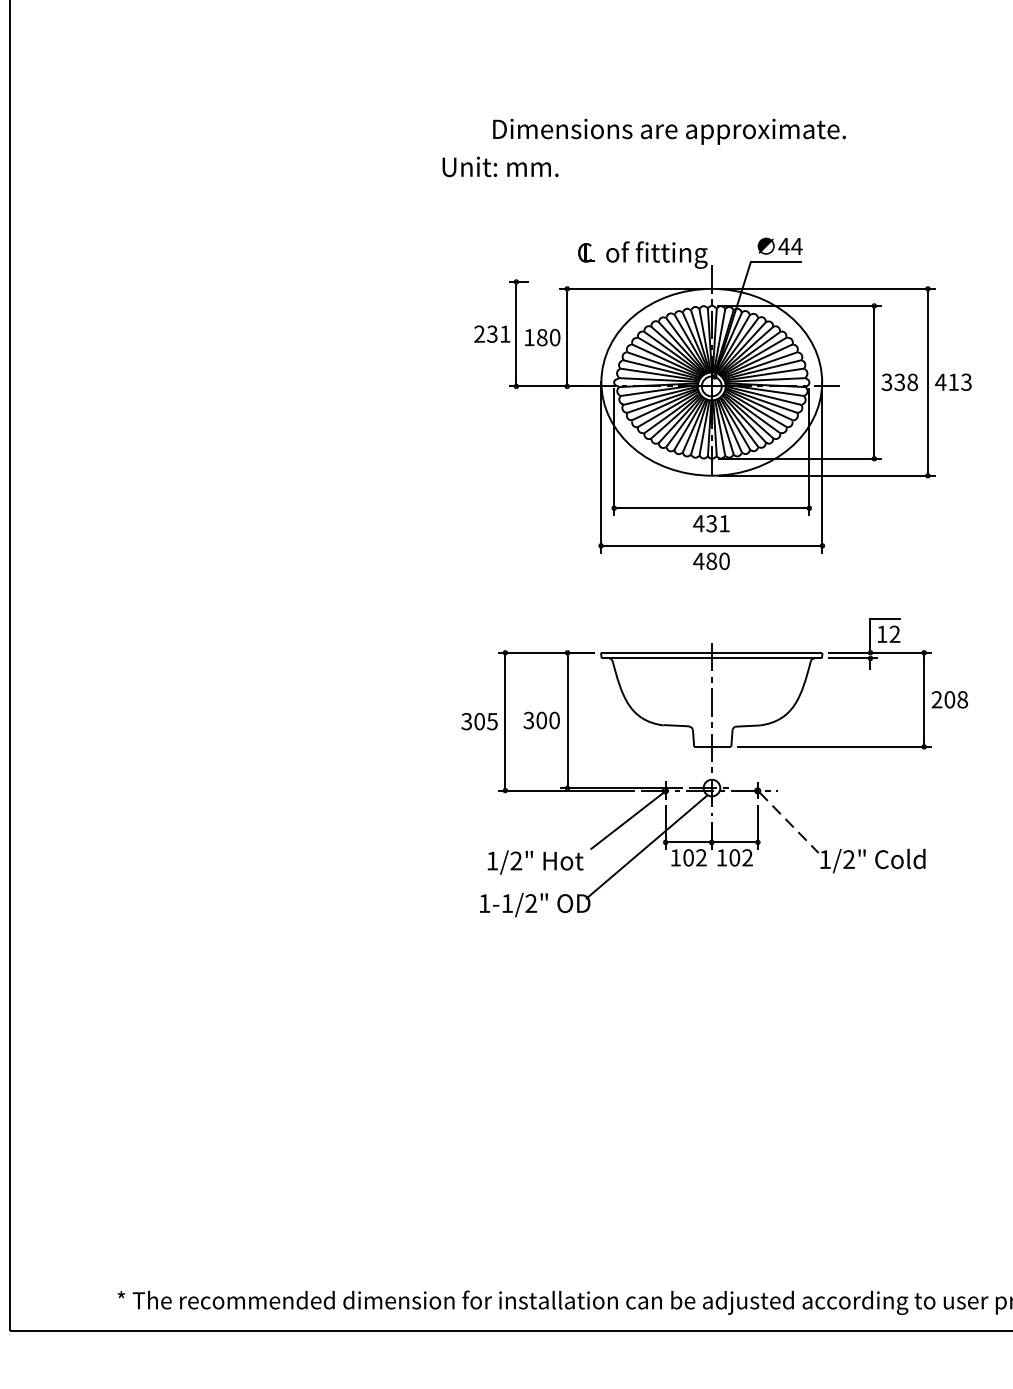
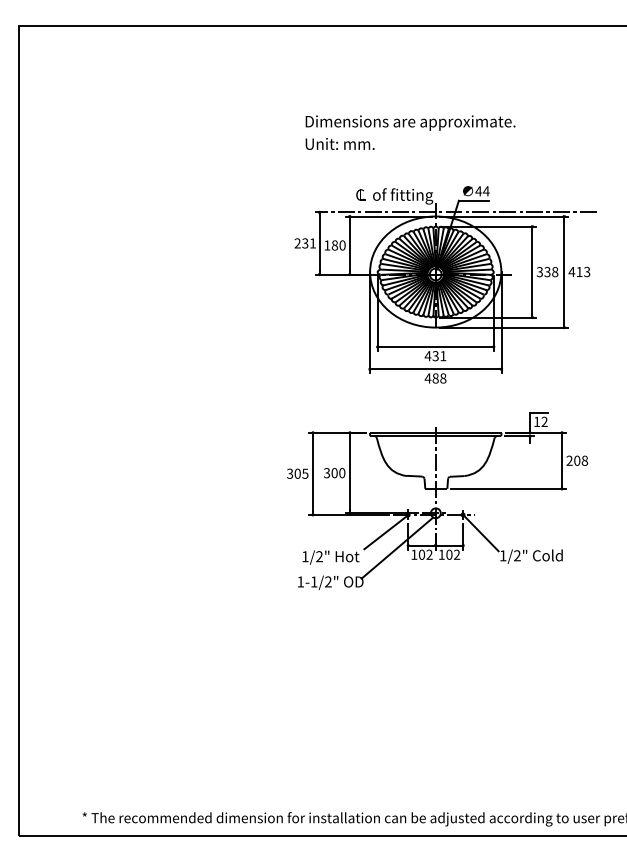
text: (499, 166) -> (339, 143), moved
line: (758, 282) -> (463, 212), added
text: (724, 561) -> (443, 378), 480 -> 488
line: (790, 823) -> (482, 534), dashed -> solid

